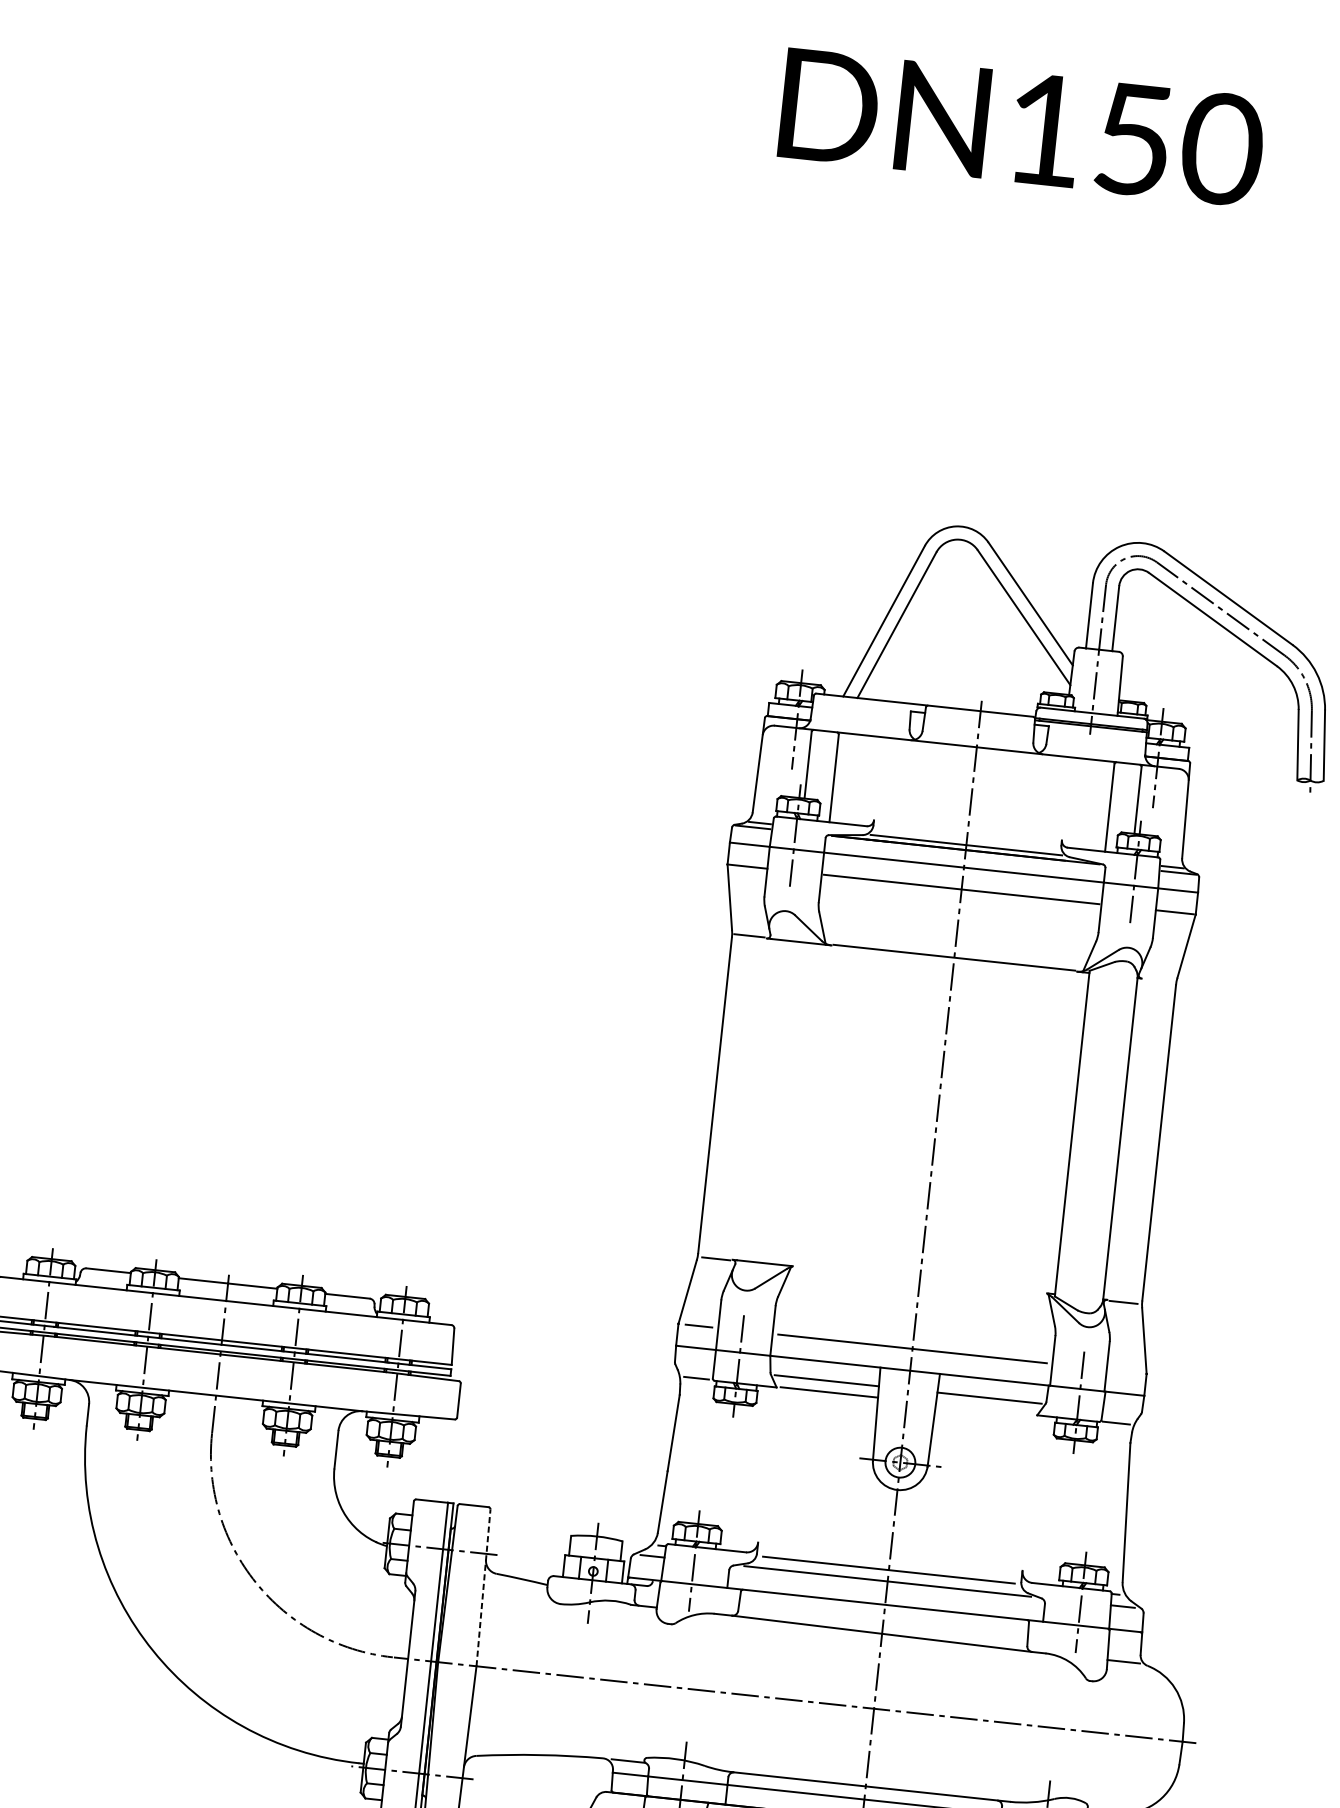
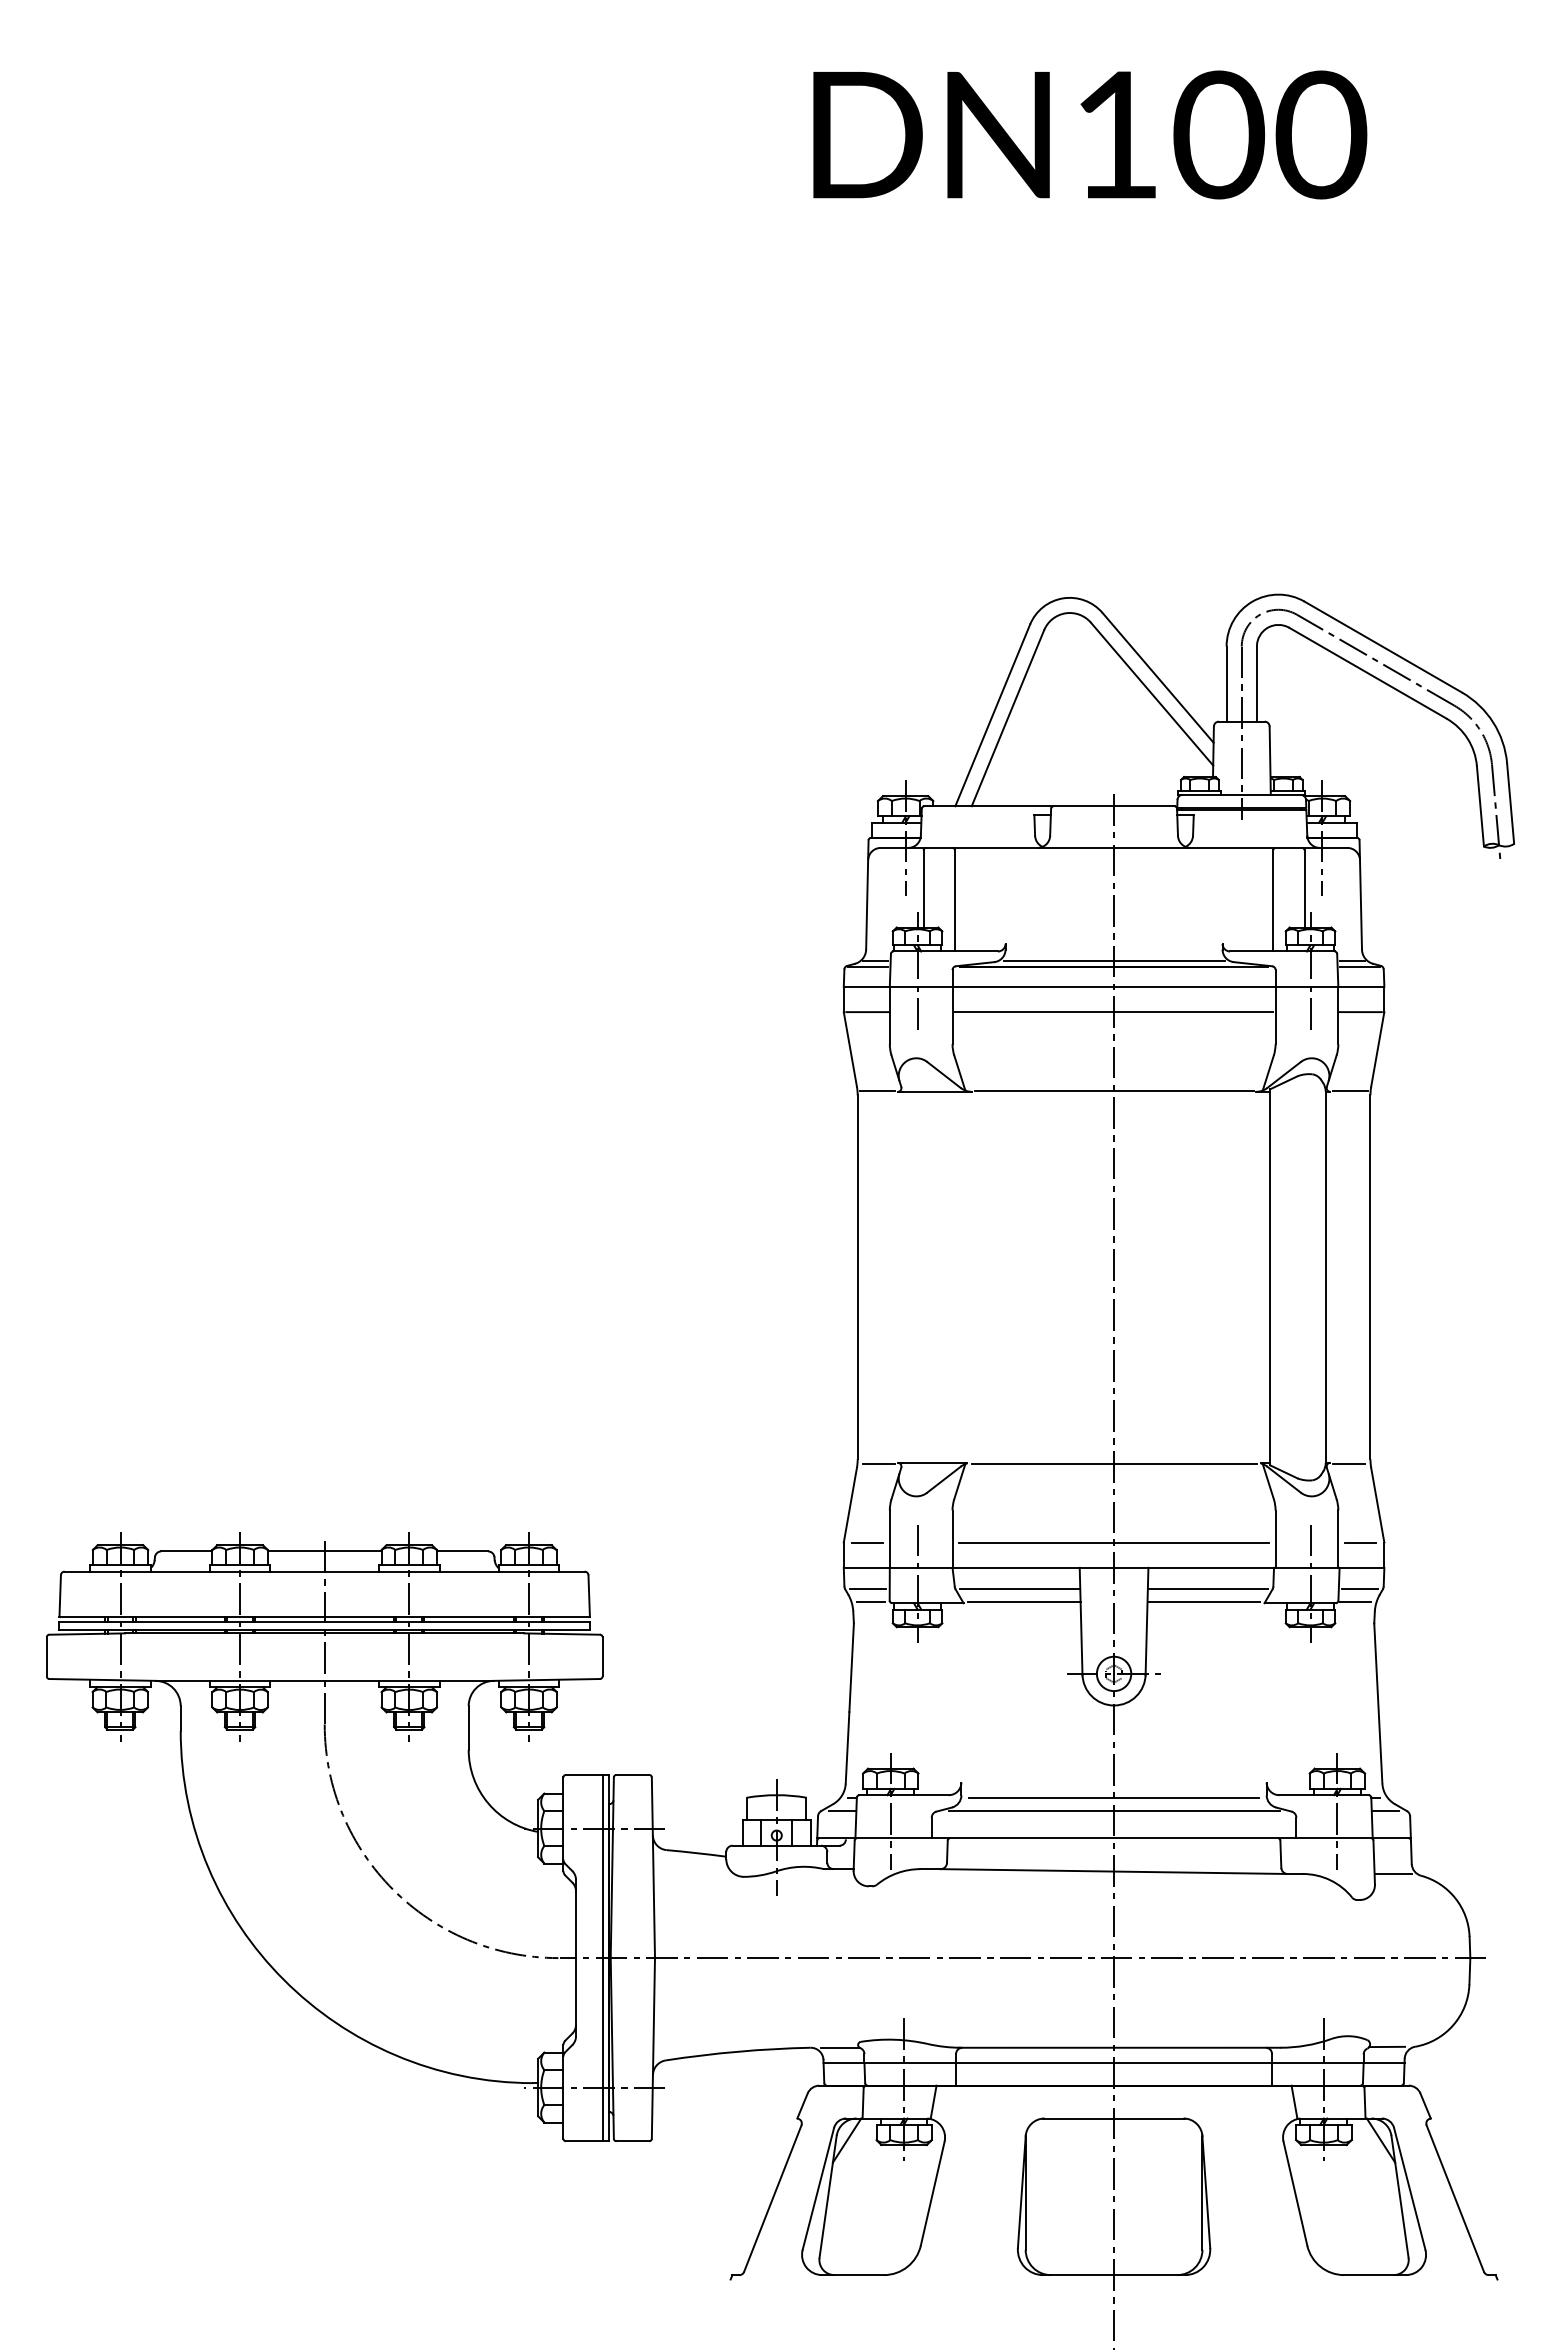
text: (1134, 139) -> (1219, 134), DN150 -> DN100
line: (1159, 979) -> (1350, 1090), added
line: (920, 1280) -> (1114, 1463), added
line: (695, 1366) -> (868, 1589), added
line: (1125, 1371) -> (1360, 1542), added
line: (984, 1409) -> (1203, 1602), added
line: (1120, 1412) -> (1359, 1589), added
line: (483, 1587) -> (653, 1867), dashed -> solid

